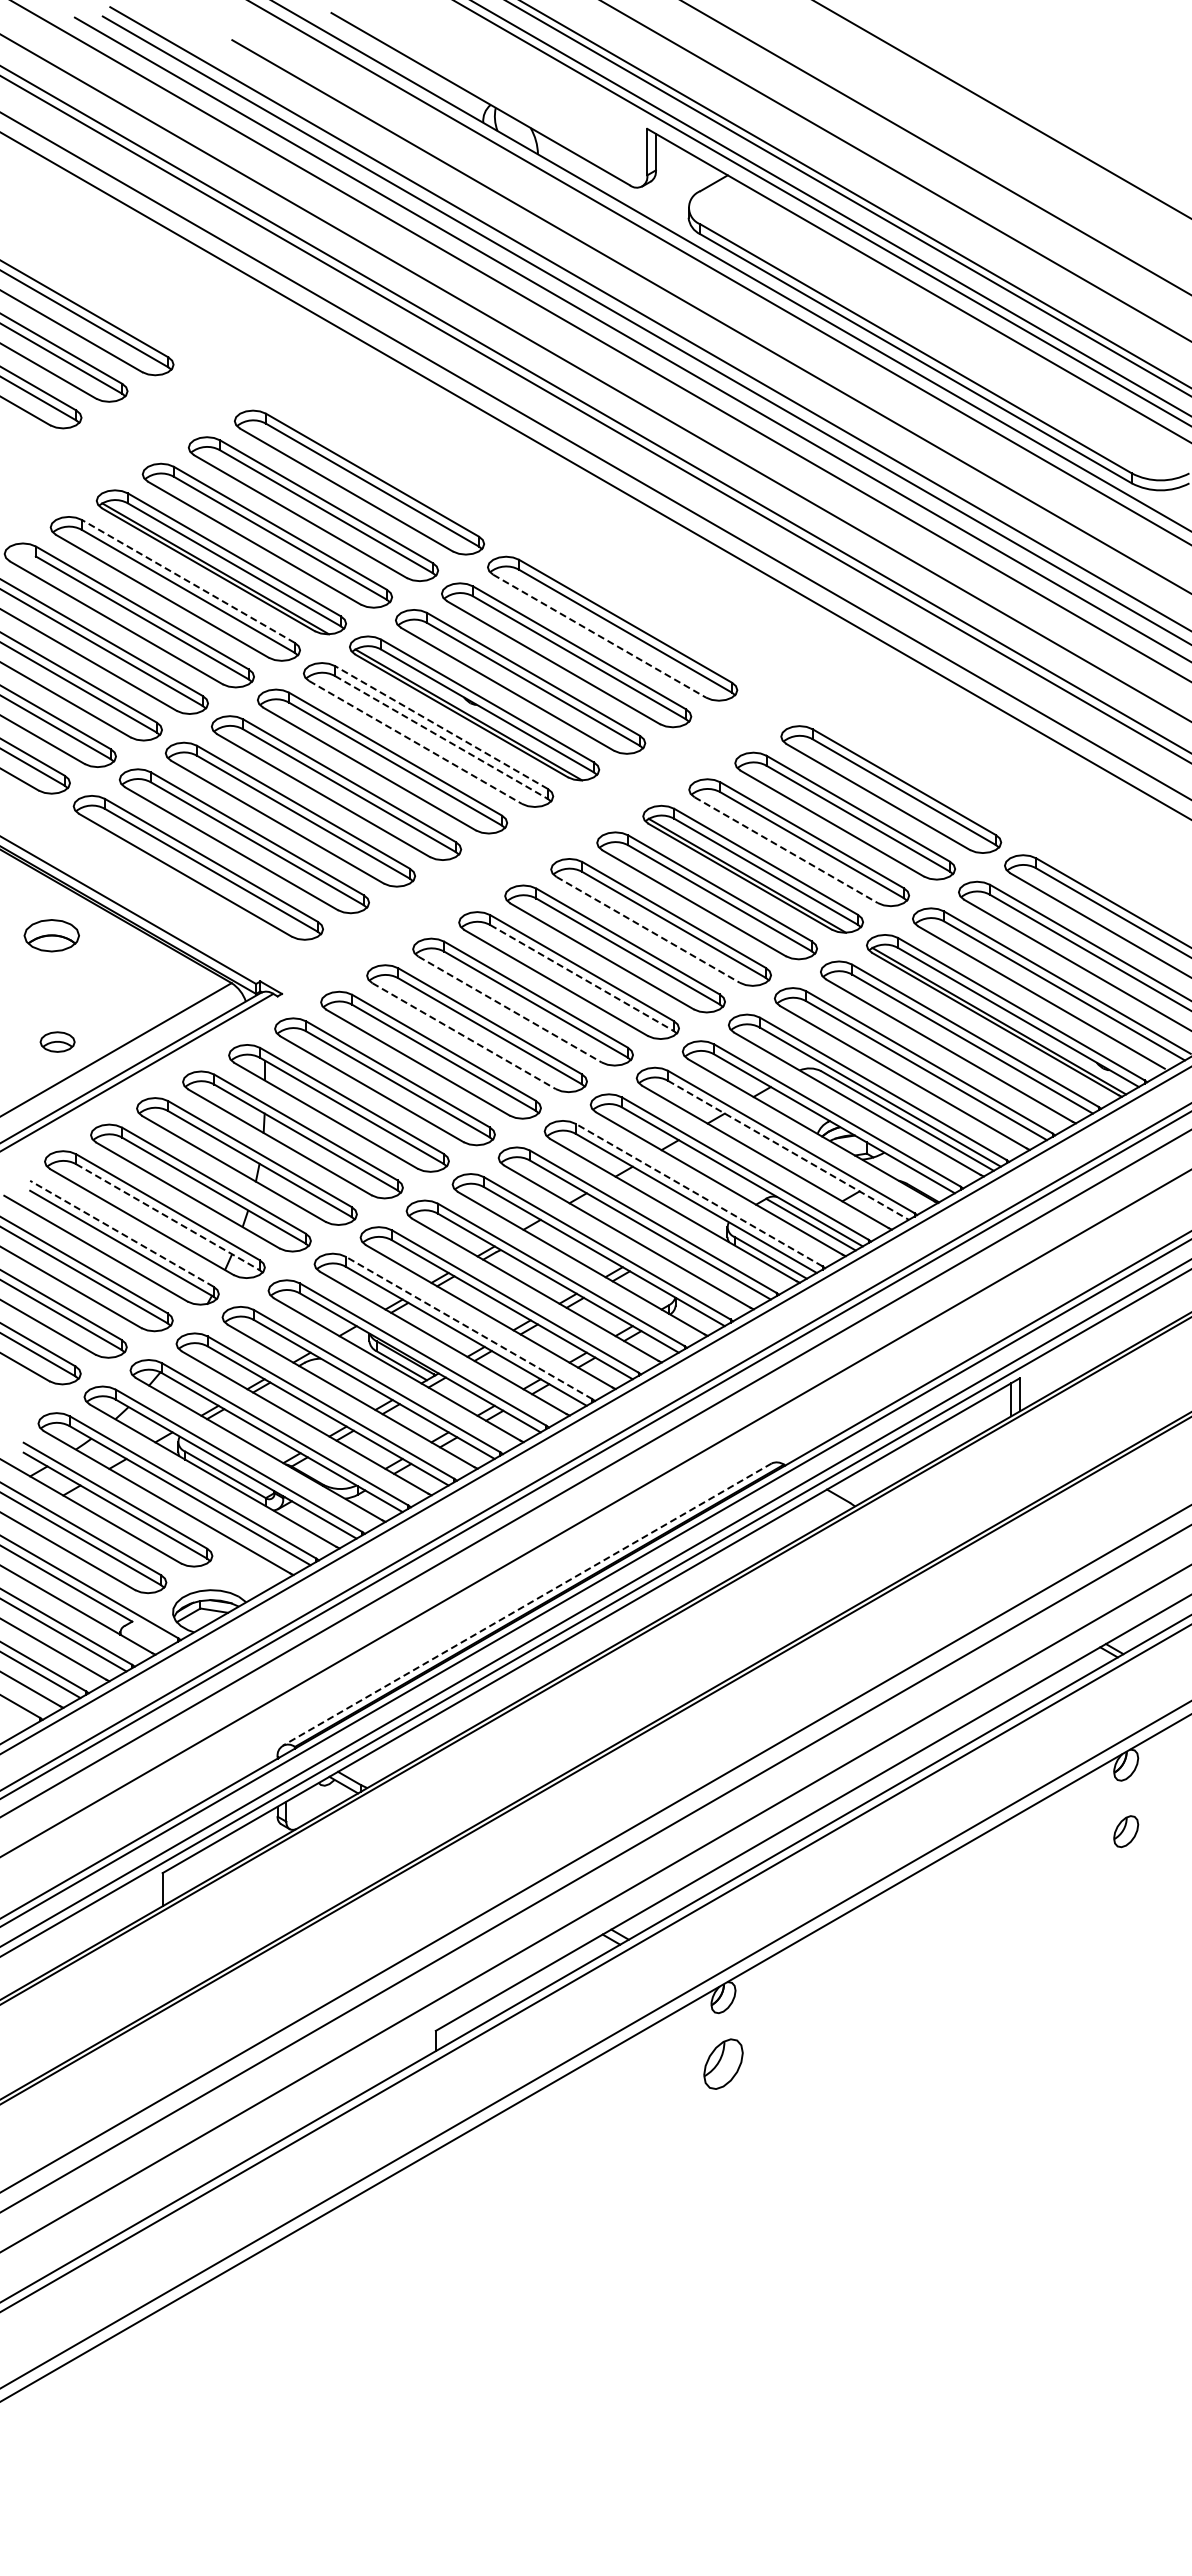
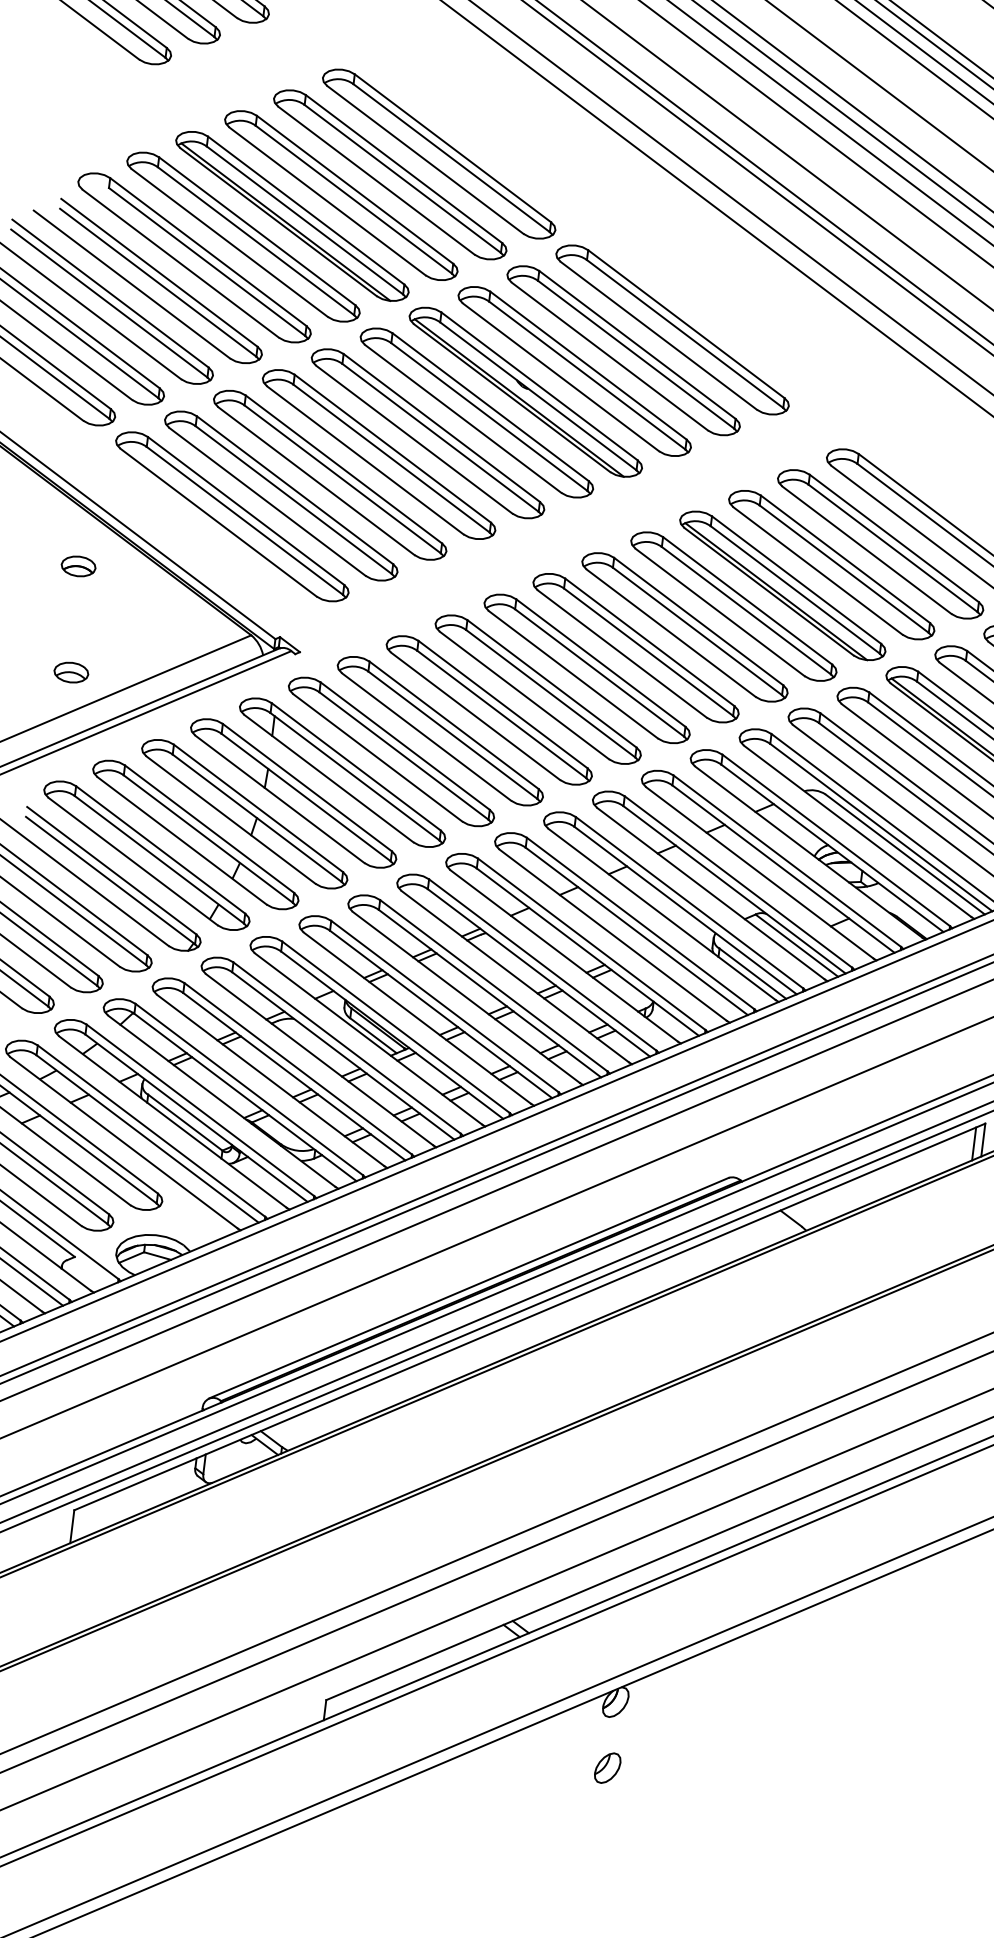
line: (188, 581) -> (257, 231), dashed -> solid
line: (599, 636) -> (658, 336), dashed -> solid
line: (441, 727) -> (490, 407), dashed -> solid
line: (441, 737) -> (489, 417), dashed -> solid
line: (415, 742) -> (463, 418), dashed -> solid
line: (786, 850) -> (818, 571), dashed -> solid
line: (648, 929) -> (671, 632), dashed -> solid
part: (51, 935) -> (78, 566), size x0.62
line: (582, 978) -> (600, 673), dashed -> solid
line: (510, 1009) -> (524, 695), dashed -> solid
line: (464, 1036) -> (475, 716), dashed -> solid
line: (788, 1150) -> (783, 869), dashed -> solid
line: (698, 1194) -> (688, 902), dashed -> solid
line: (167, 1217) -> (159, 860), dashed -> solid
line: (121, 1233) -> (111, 870), dashed -> solid
line: (468, 1327) -> (444, 1005), dashed -> solid
line: (526, 1604) -> (468, 1287), dashed -> solid
part: (723, 2063) -> (607, 1767), size x0.62

